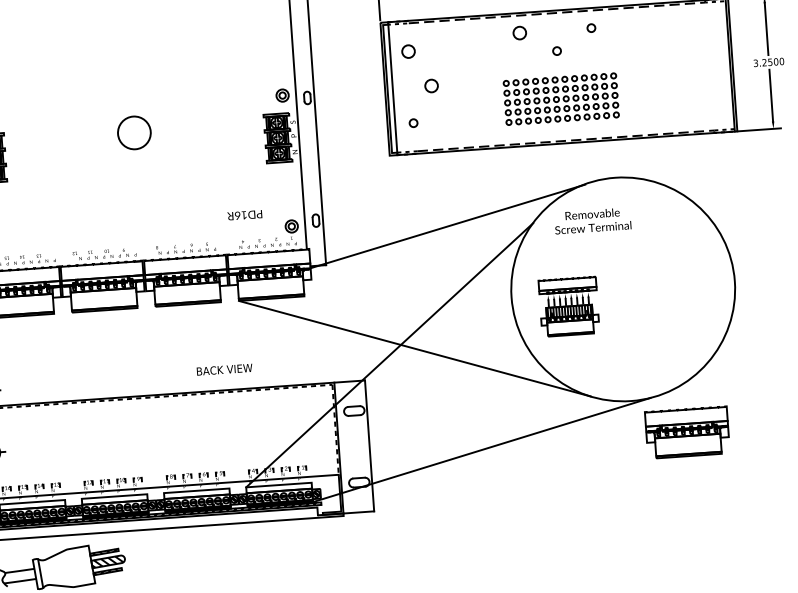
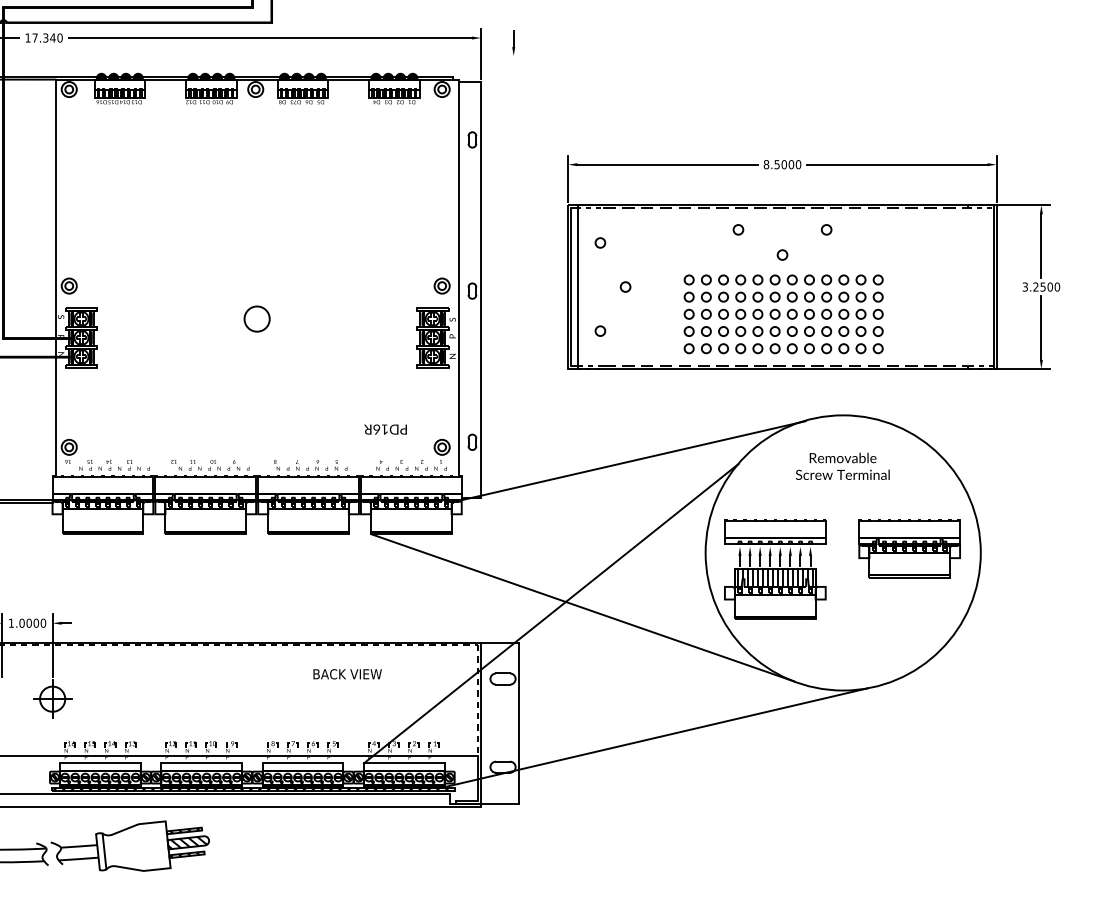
circle: (519, 32) -> (738, 229), size x0.62
circle: (408, 51) -> (600, 242), size x0.62
circle: (431, 85) -> (625, 286), size x0.62
part: (561, 99) -> (783, 314), size x1.43
circle: (133, 132) -> (256, 318), size x0.62
text: (592, 220) -> (842, 465), moved
part: (569, 306) -> (775, 569), size x1.43
text: (224, 369) -> (347, 674), moved
part: (687, 432) -> (909, 548), moved

